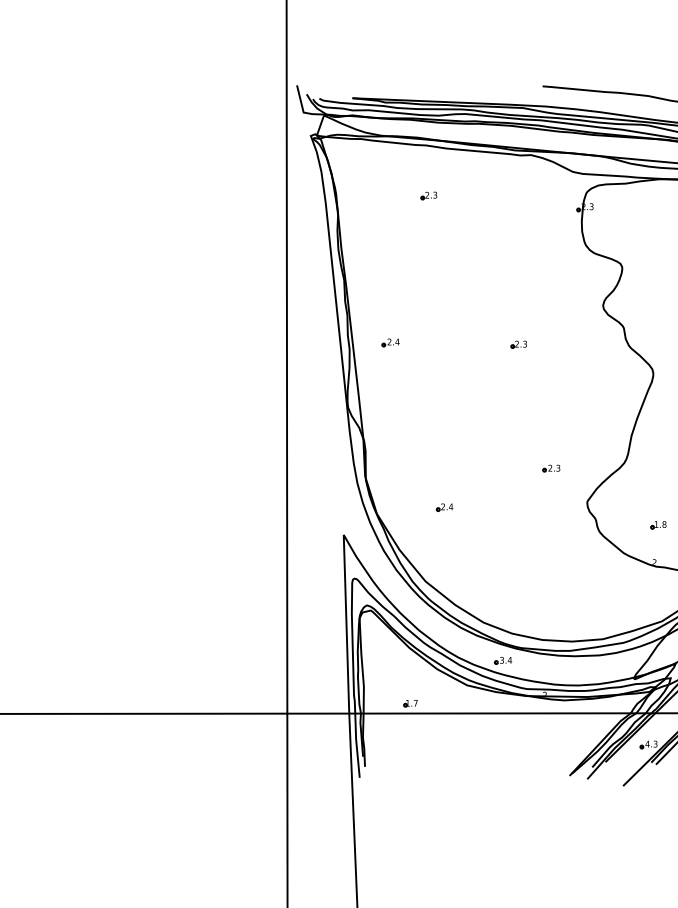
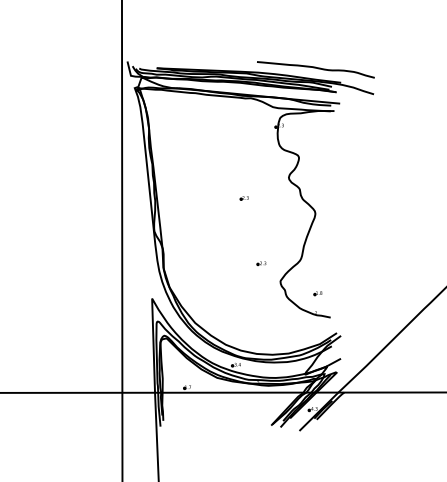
part: (427, 195) -> (196, 119), removed
part: (389, 343) -> (176, 197), removed
part: (443, 508) -> (204, 284), removed

